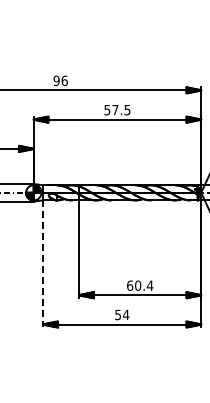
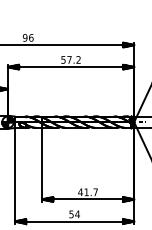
text: (127, 109) -> (78, 59), 57.5 -> 57.2
line: (43, 263) -> (15, 175), dashed -> solid
text: (139, 285) -> (87, 192), 60.4 -> 41.7

